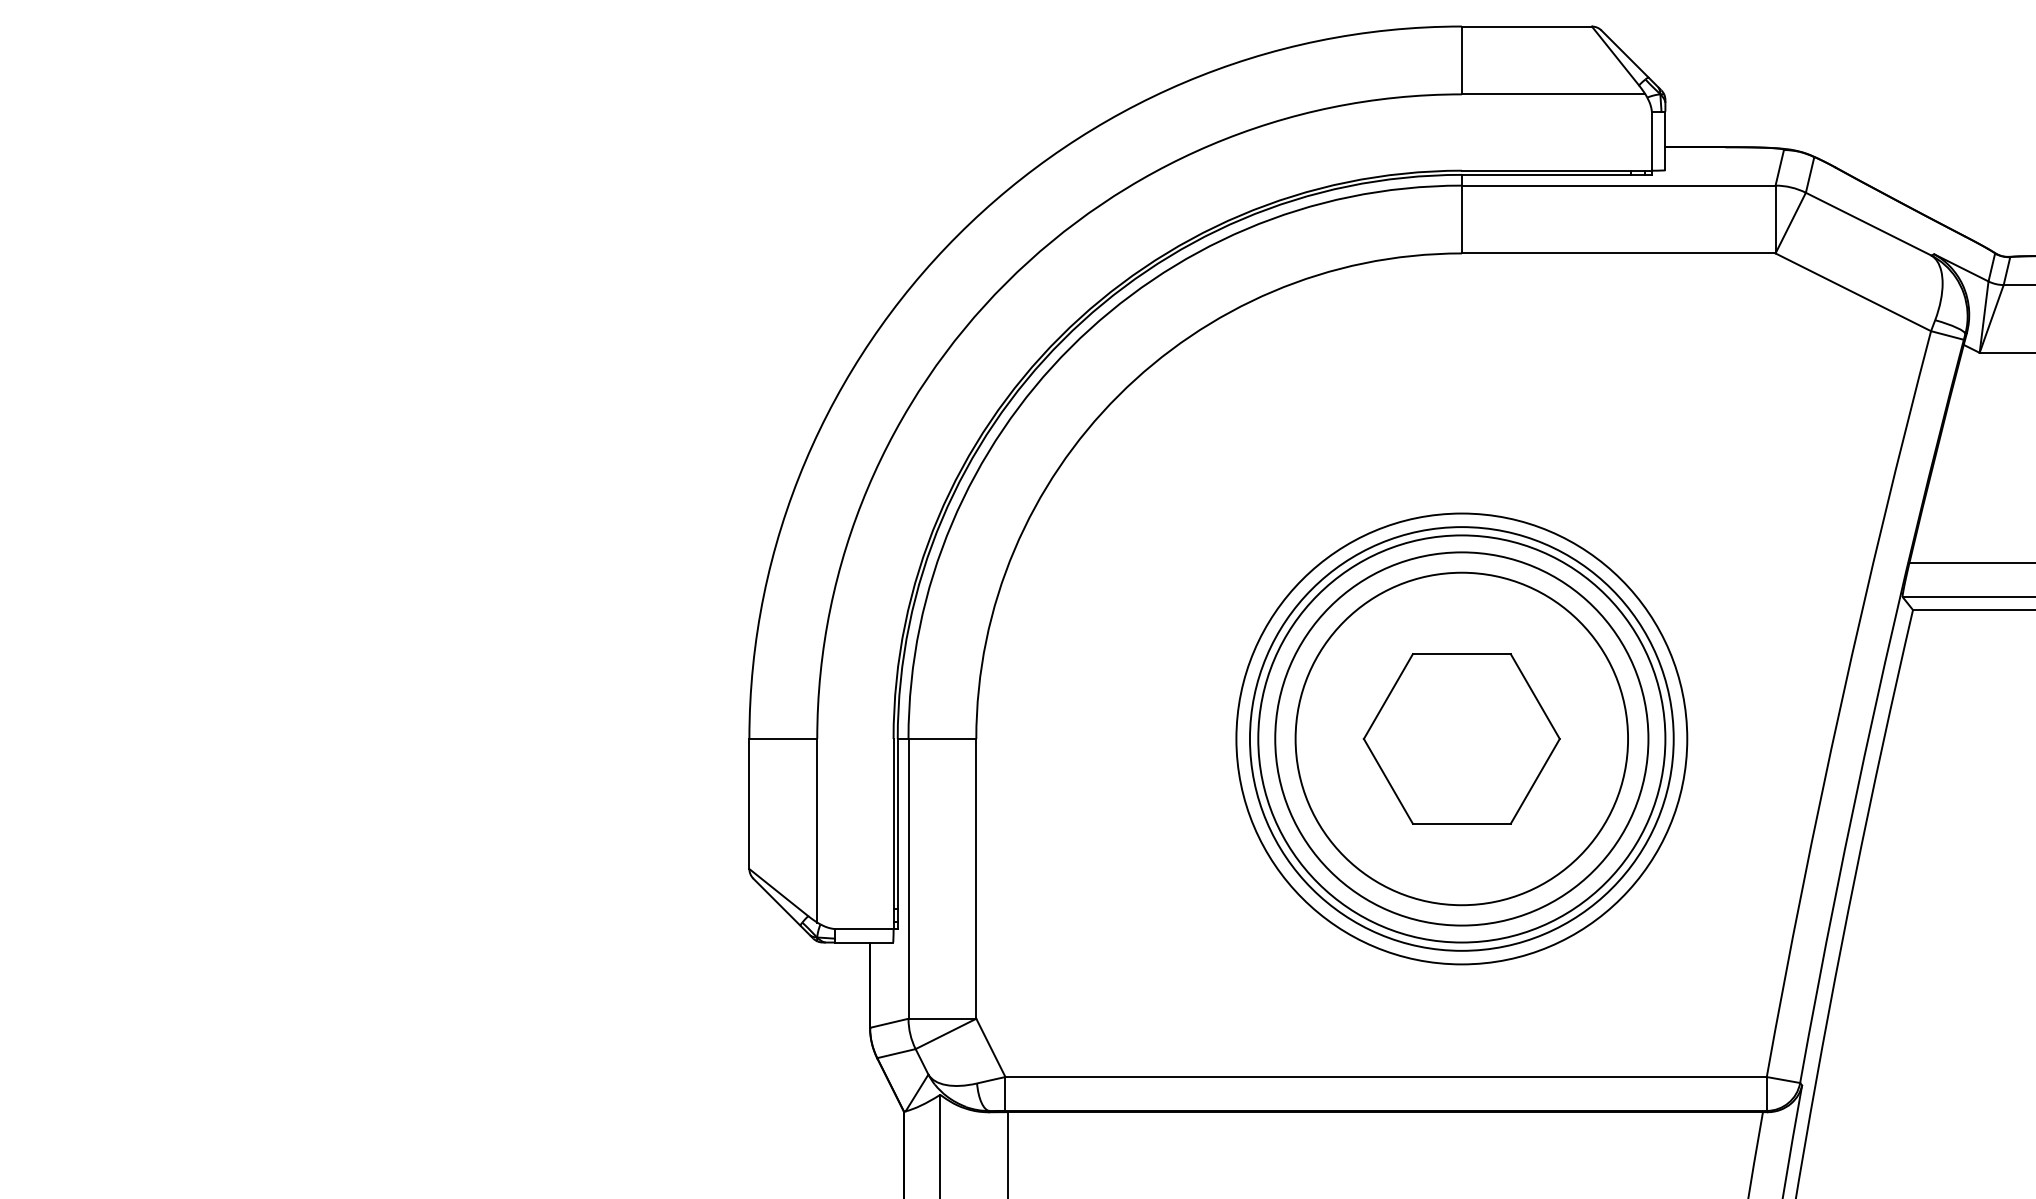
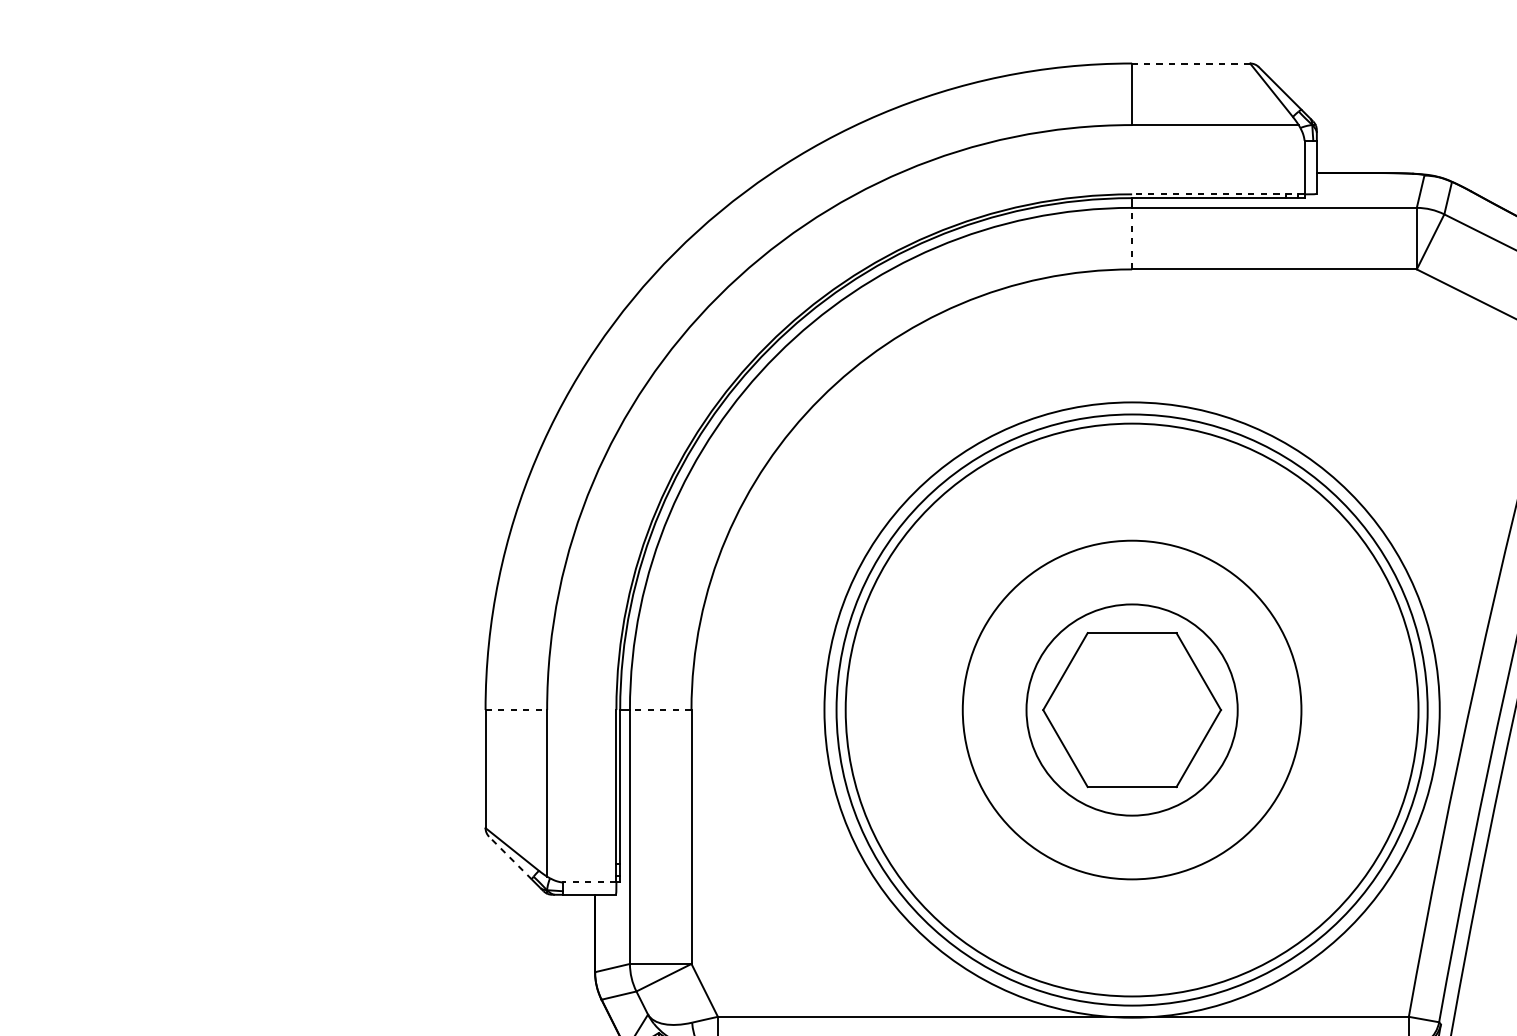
line: (1526, 26) -> (1190, 63), solid -> dashed
line: (1556, 170) -> (1218, 194), solid -> dashed
line: (1461, 219) -> (1131, 238), solid -> dashed
line: (783, 738) -> (516, 709), solid -> dashed
line: (942, 738) -> (660, 709), solid -> dashed
circle: (1461, 738) -> (1131, 709), size x0.7
circle: (1461, 738) -> (1131, 709), size x1.4
circle: (1461, 738) -> (1131, 709), size x1.6
circle: (1461, 738) -> (1131, 709), size x1.6
line: (776, 901) -> (510, 857), solid -> dashed
line: (864, 928) -> (590, 882), solid -> dashed

